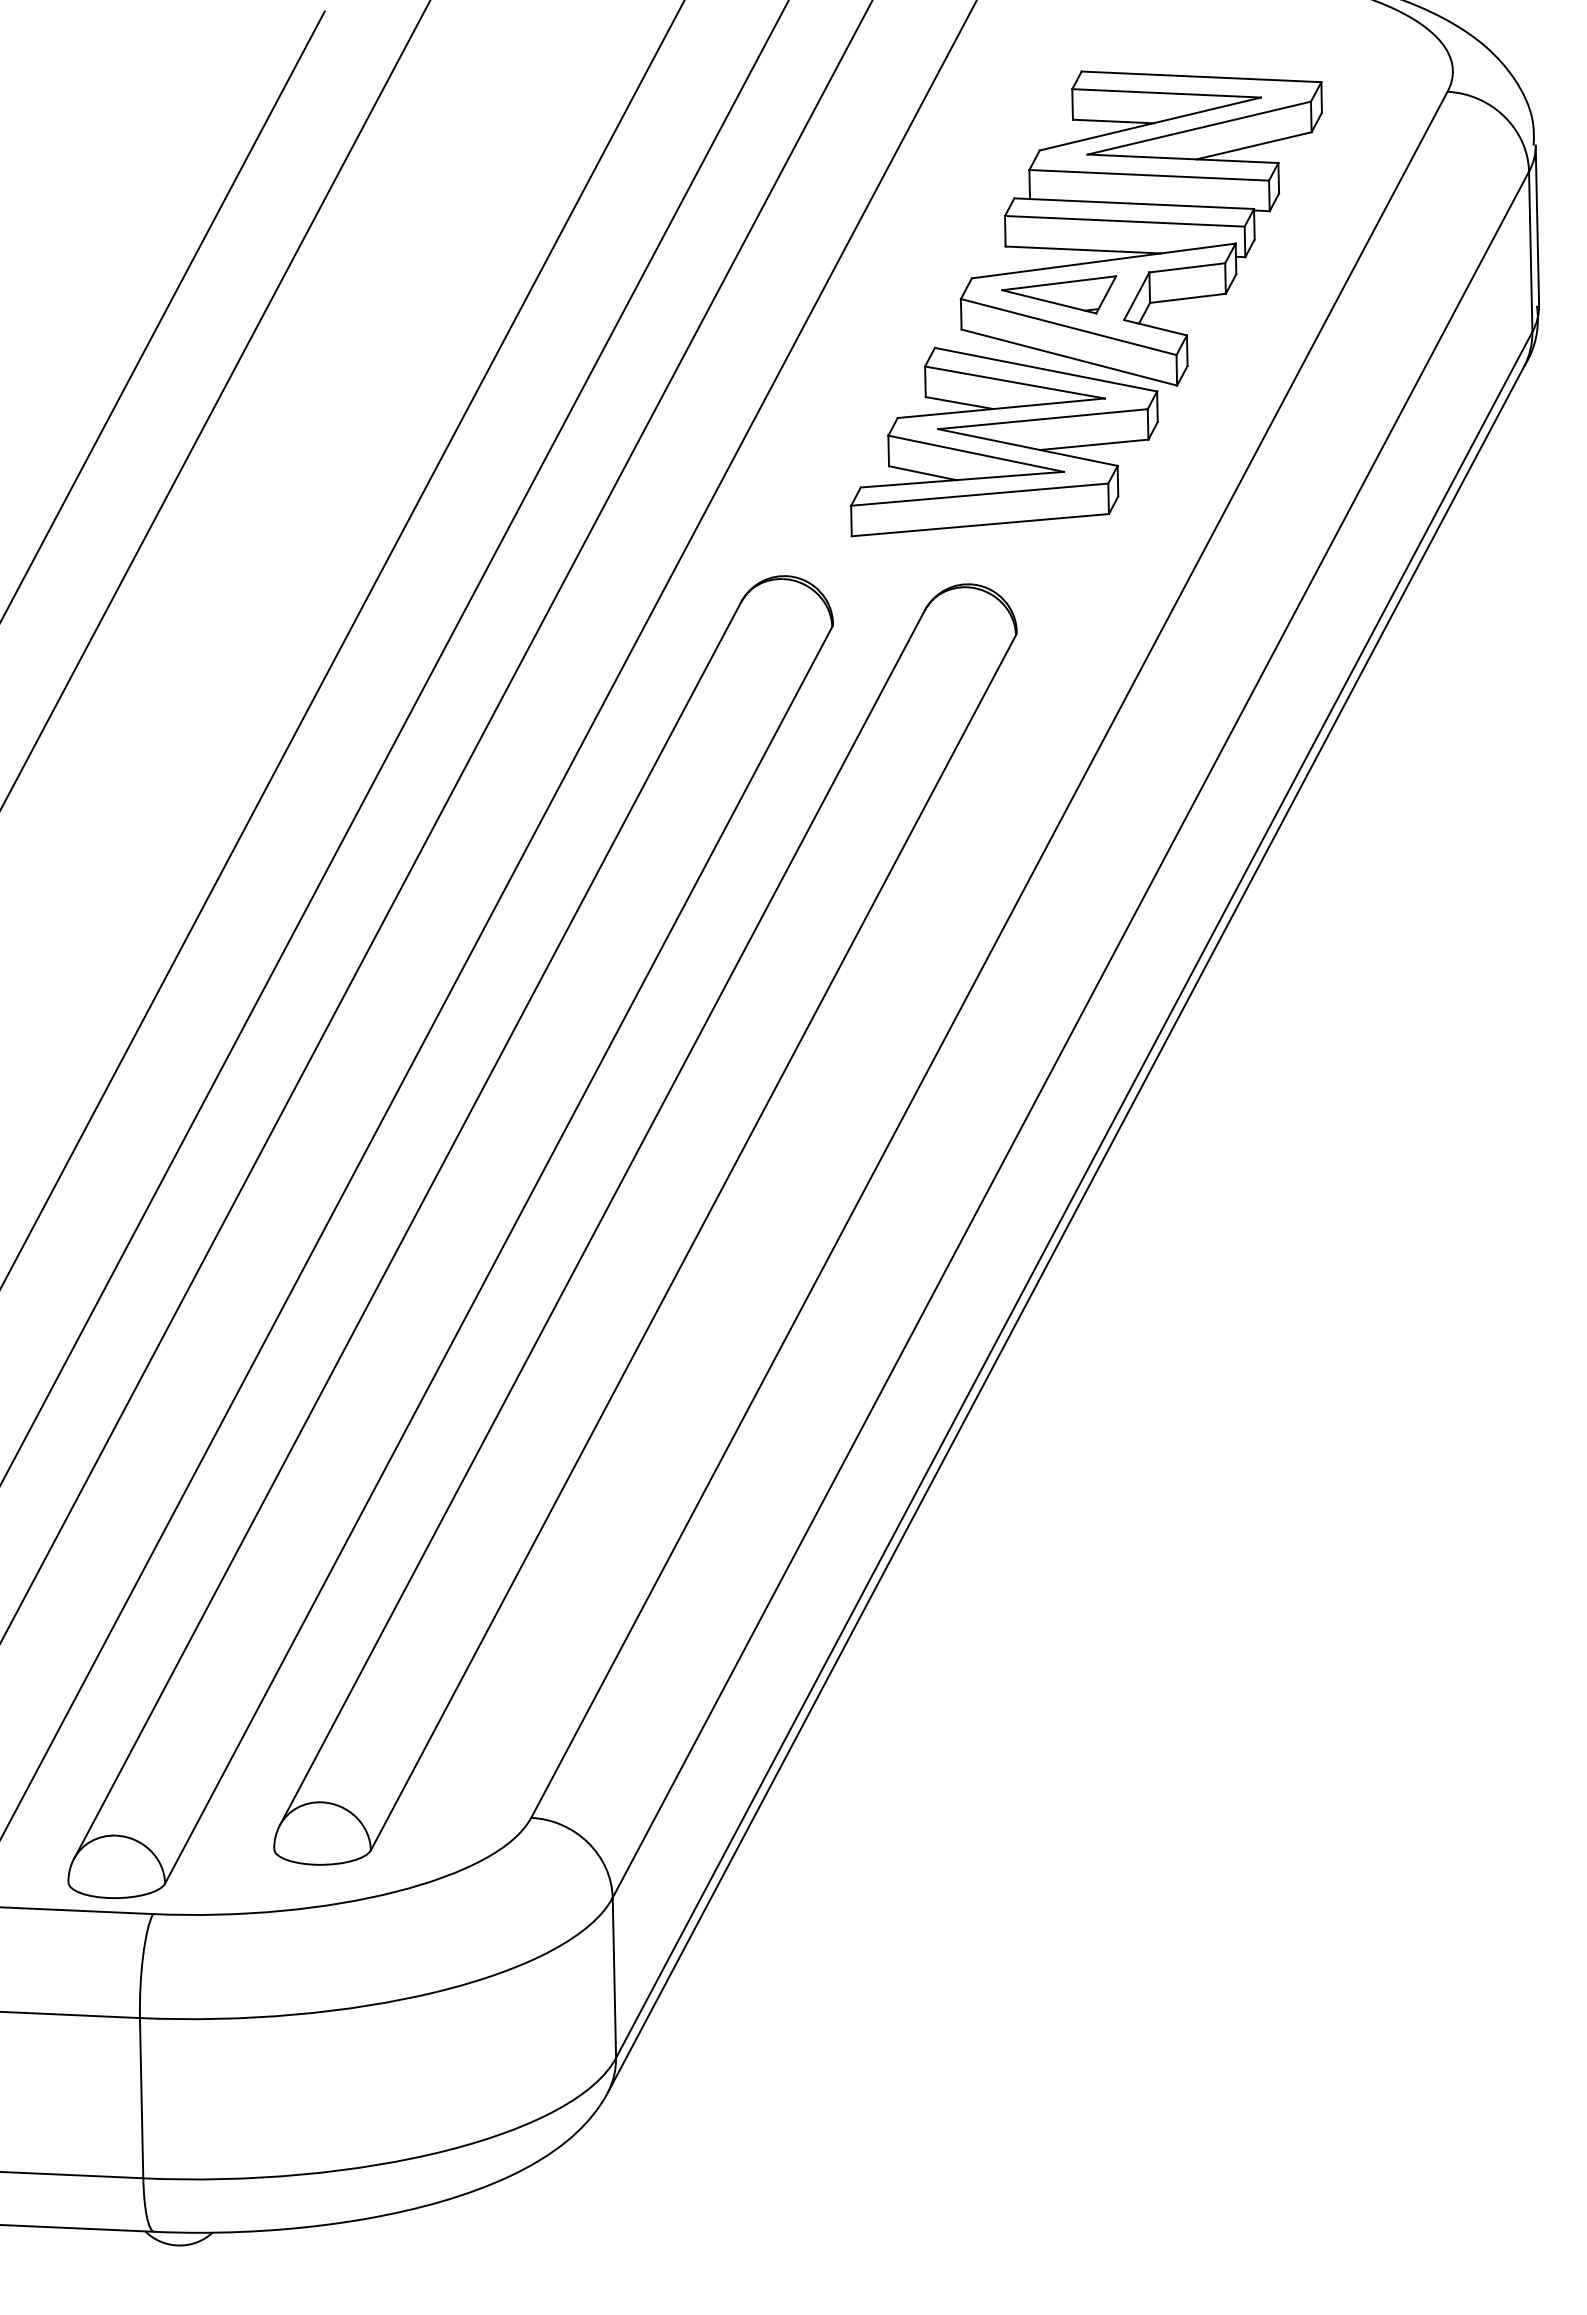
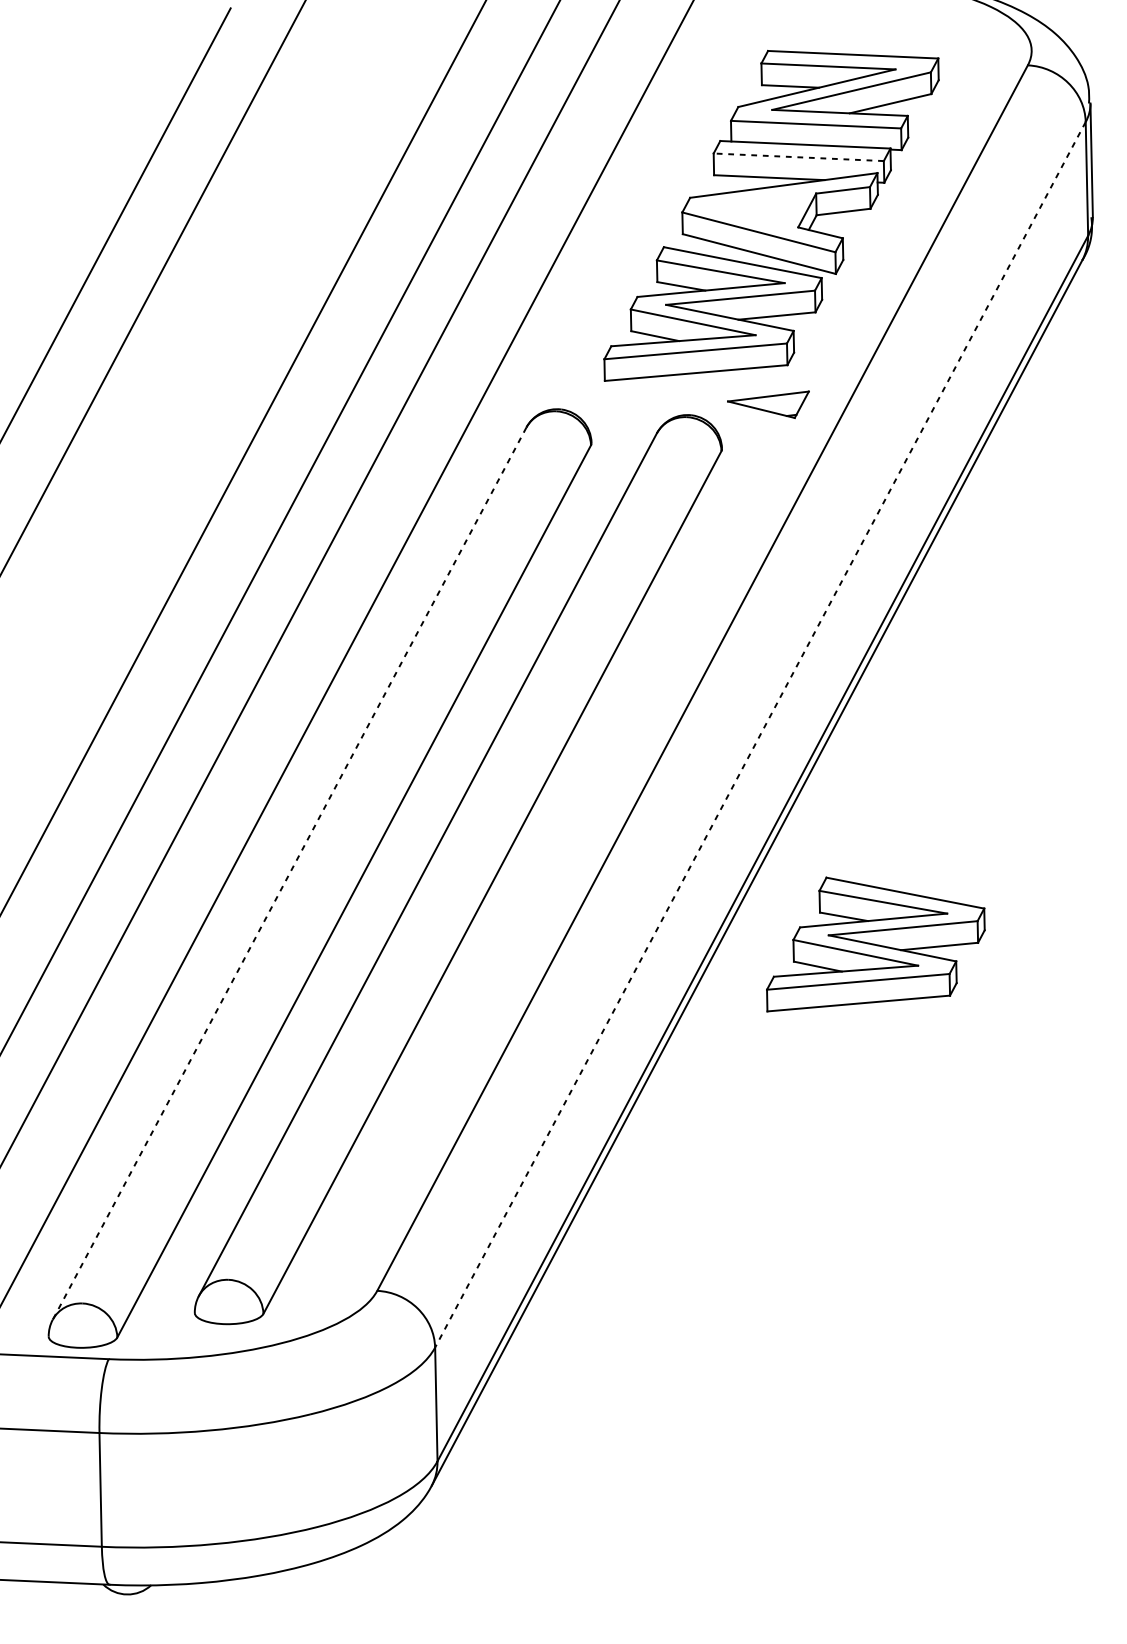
line: (1124, 221) -> (798, 157), solid -> dashed
part: (1059, 294) -> (768, 404), moved
line: (1070, 1035) -> (760, 735), solid -> dashed
line: (407, 1230) -> (289, 873), solid -> dashed
part: (1233, 1329) -> (875, 944), added

